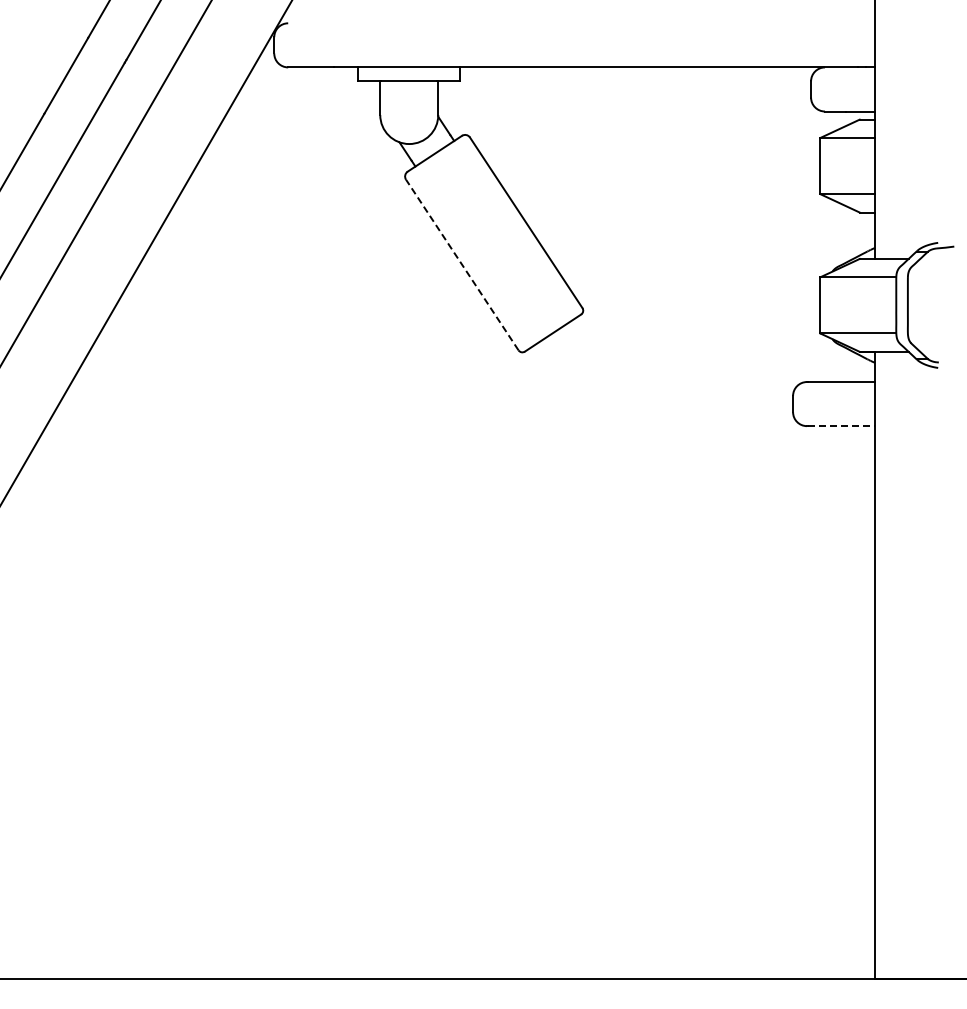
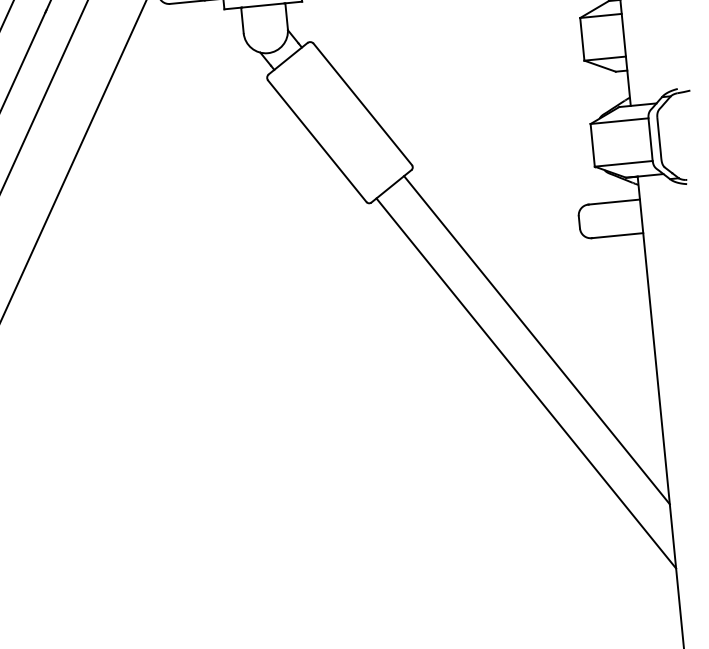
line: (462, 264) -> (317, 140), dashed -> solid
line: (841, 426) -> (617, 235), dashed -> solid
line: (722, 551) -> (536, 339), added
line: (703, 606) -> (526, 383), added

